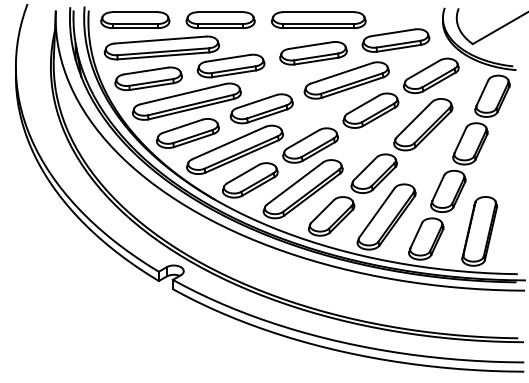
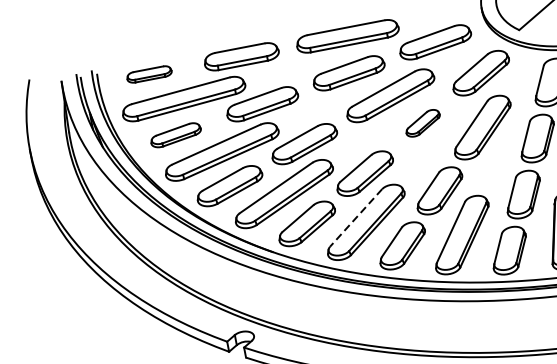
part: (135, 19) -> (149, 73), size x0.6
part: (148, 78) -> (175, 134), size x0.7
part: (370, 110) -> (422, 123), size x0.6
line: (294, 183) -> (355, 218), solid -> dashed

